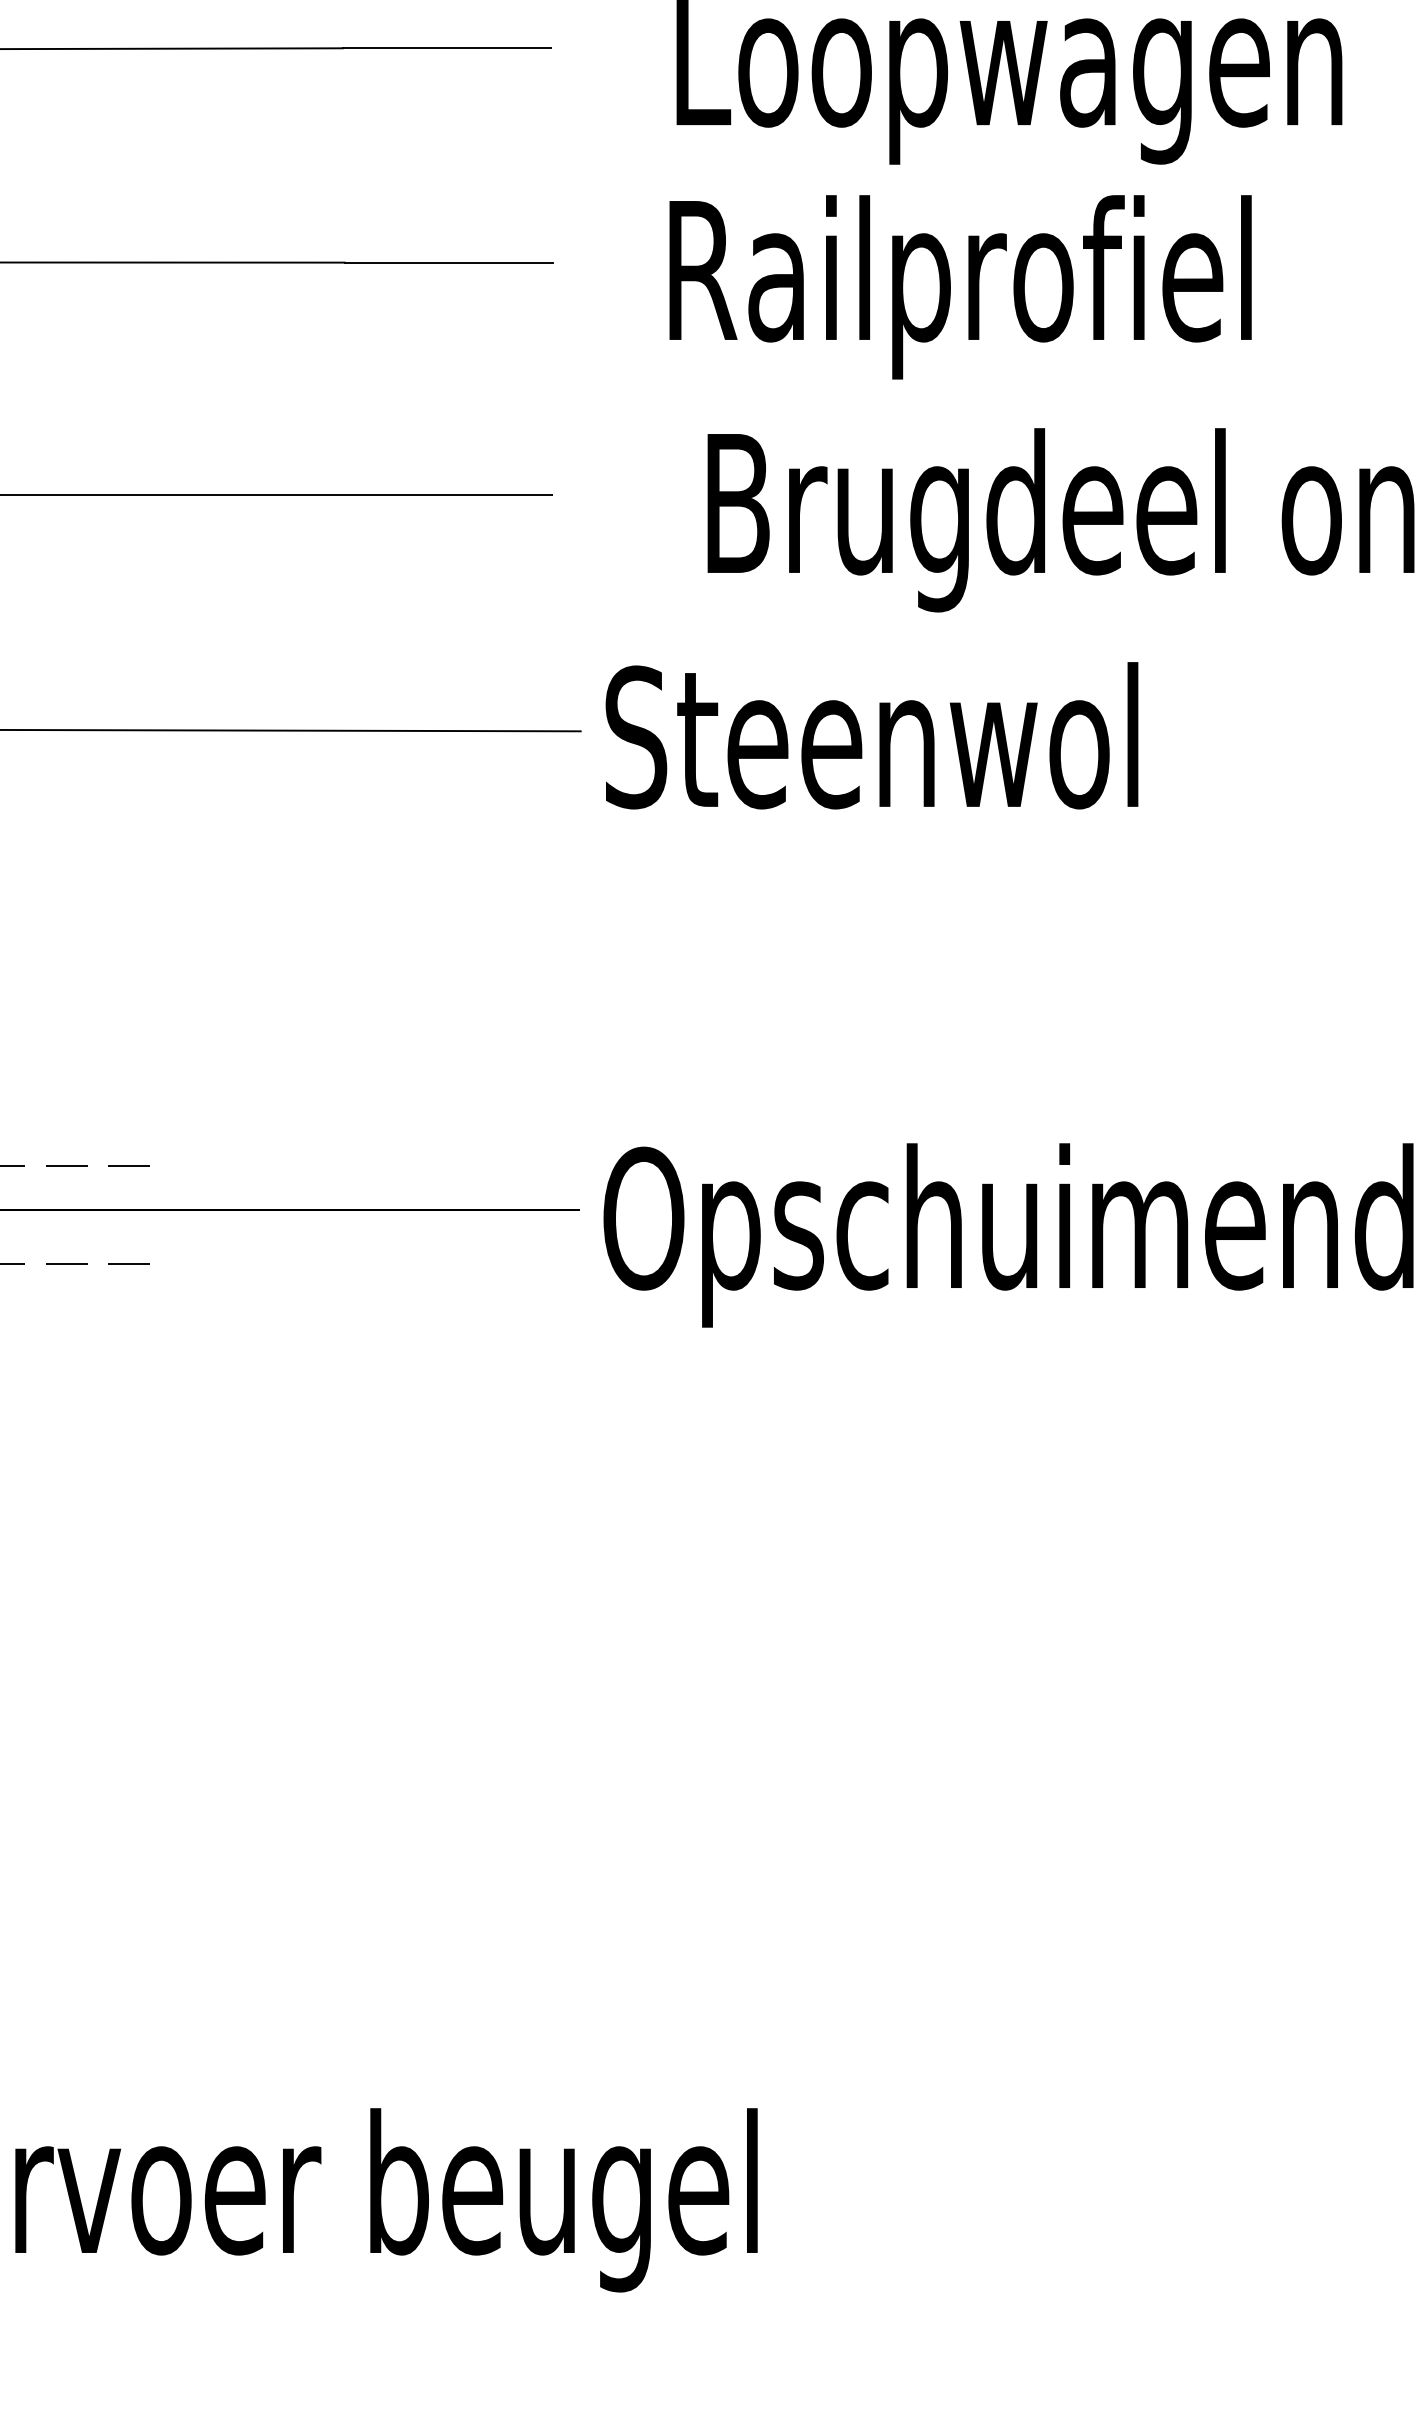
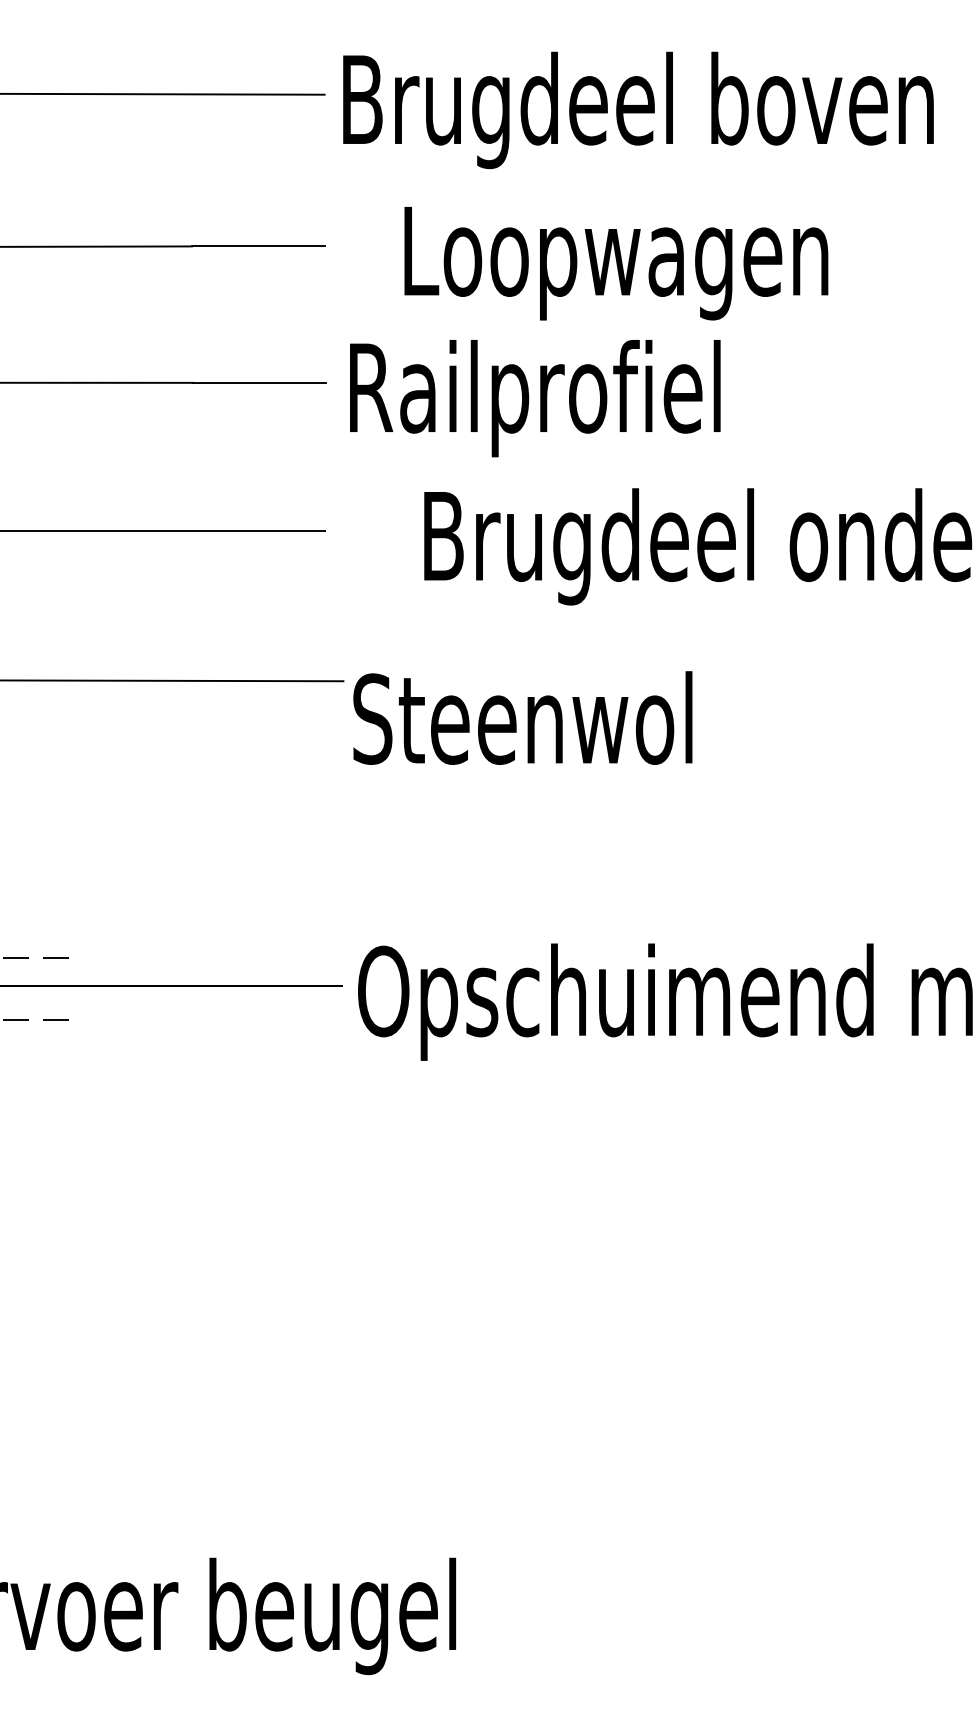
text: (960, 287) -> (535, 398), moved
text: (871, 734) -> (522, 717), moved

